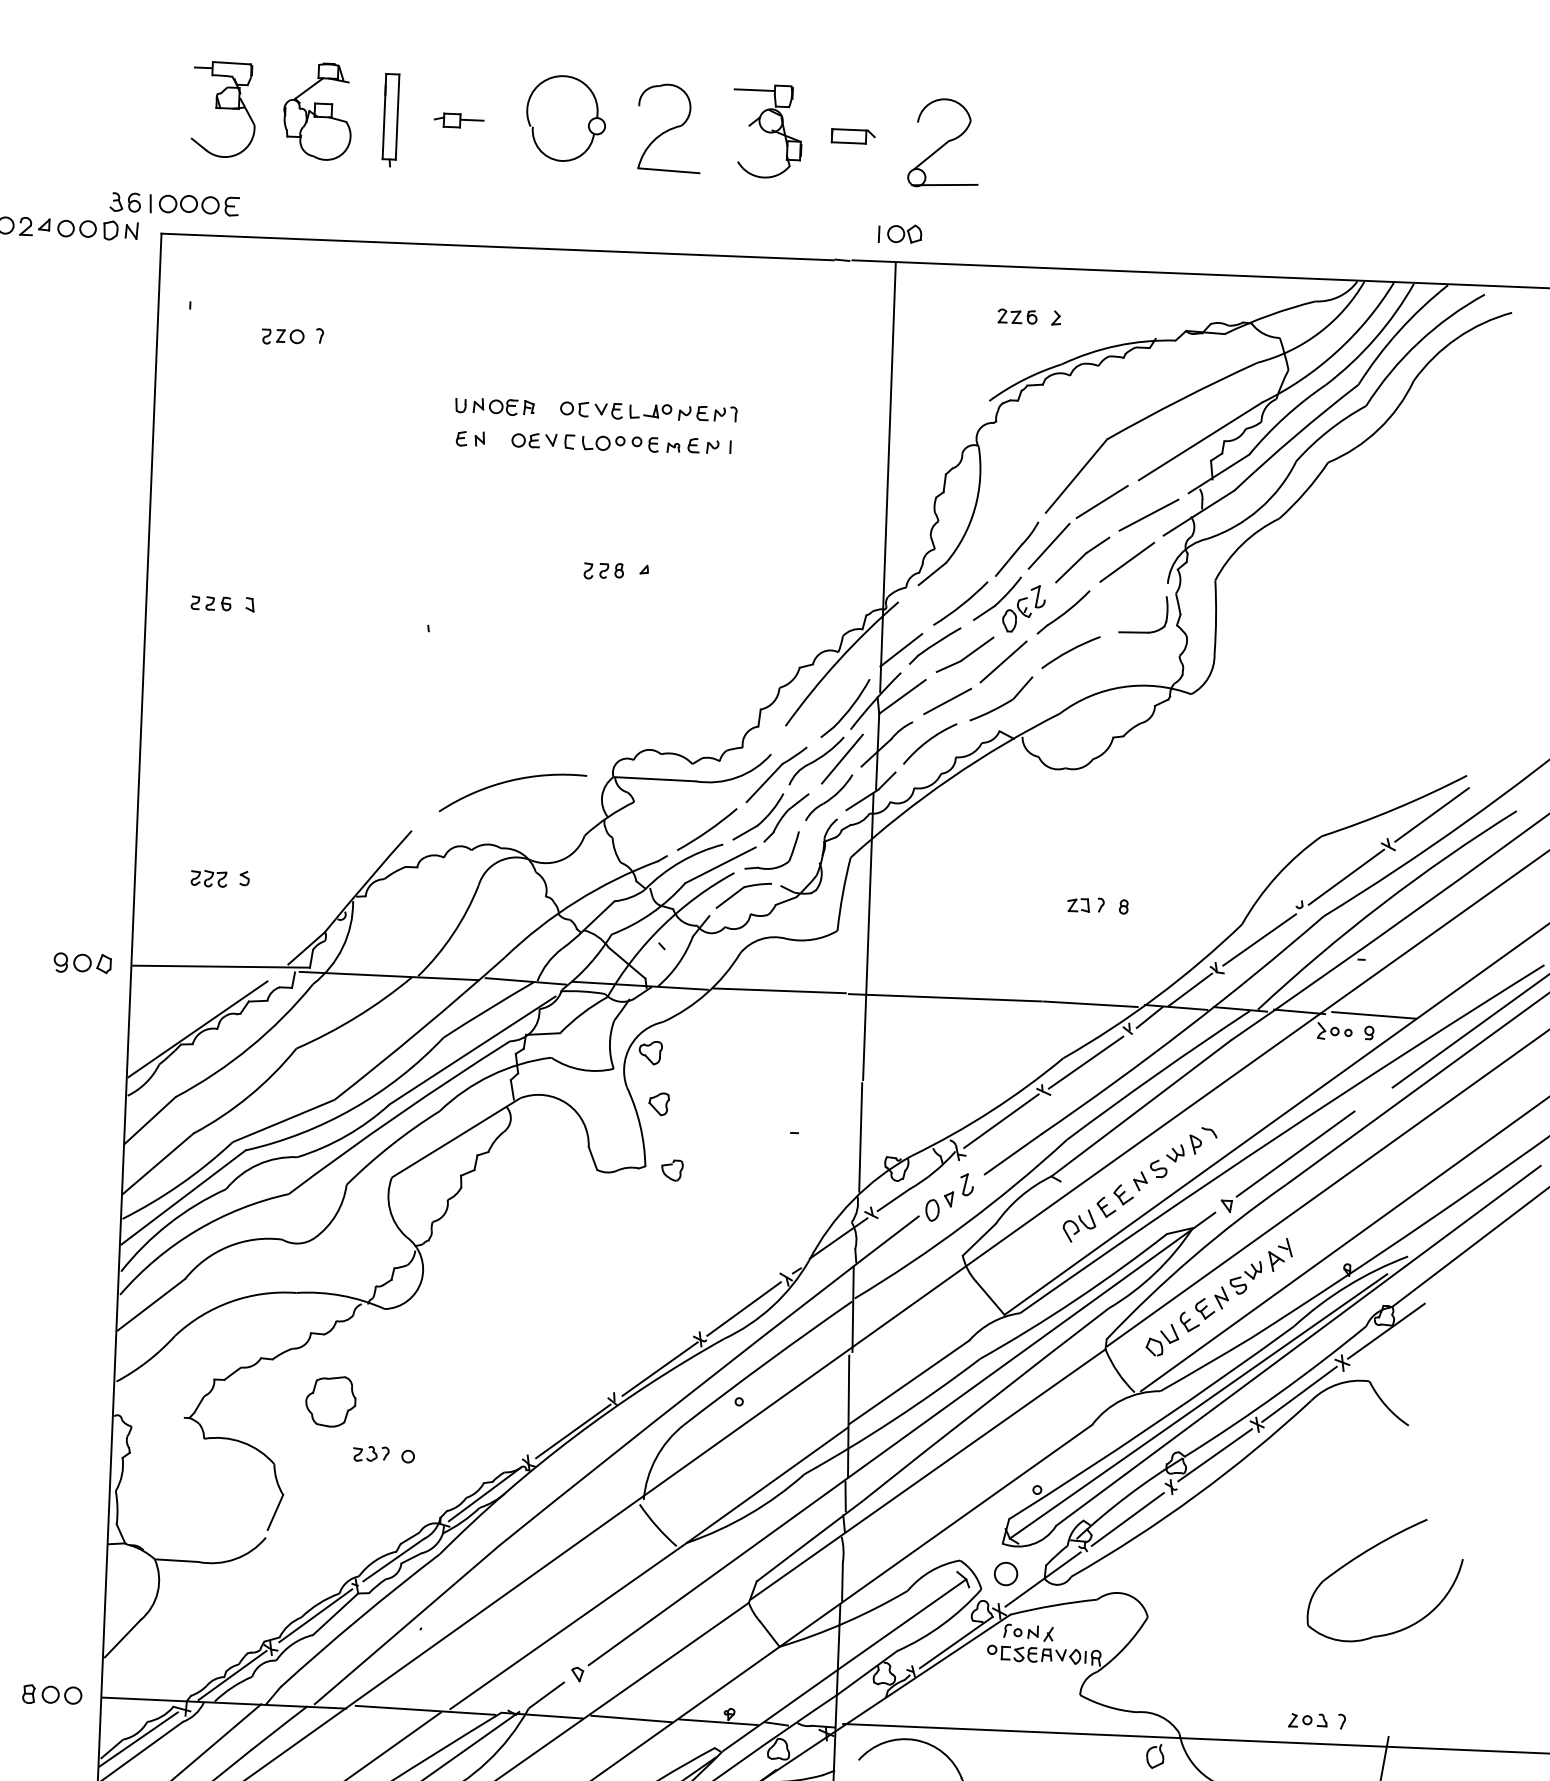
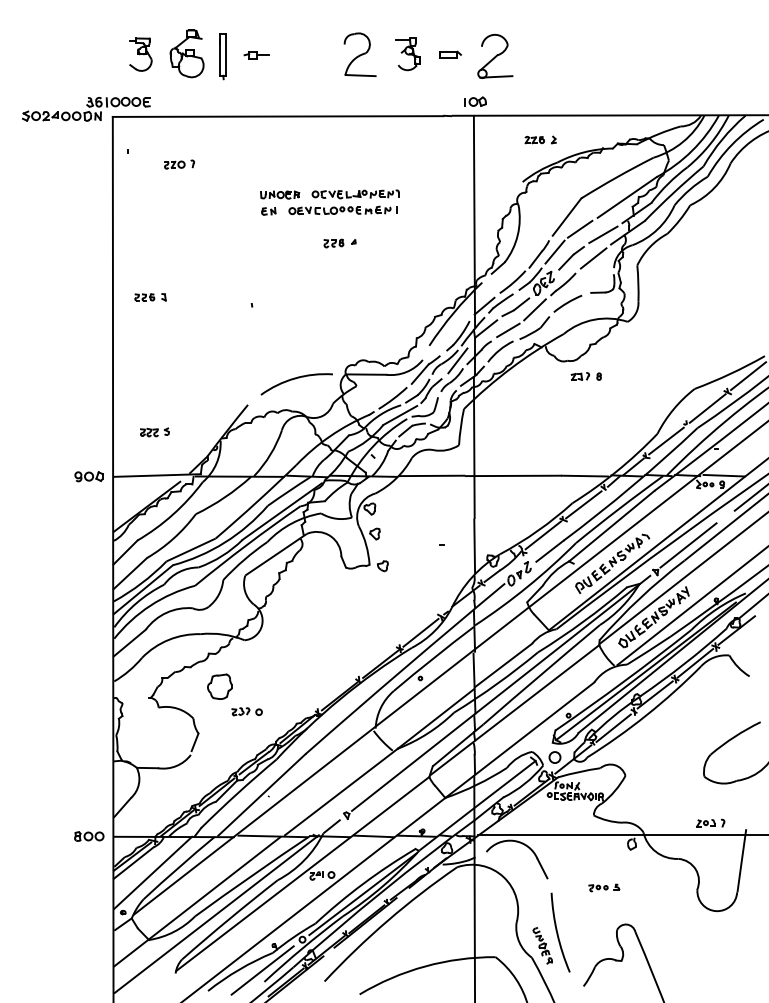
part: (223, 109) -> (140, 54), size x0.7
part: (566, 117) -> (309, 51), removed
part: (766, 131) -> (407, 54), size x0.7
part: (615, 571) -> (339, 243), moved
part: (1096, 905) -> (585, 376), moved

